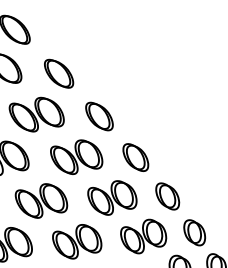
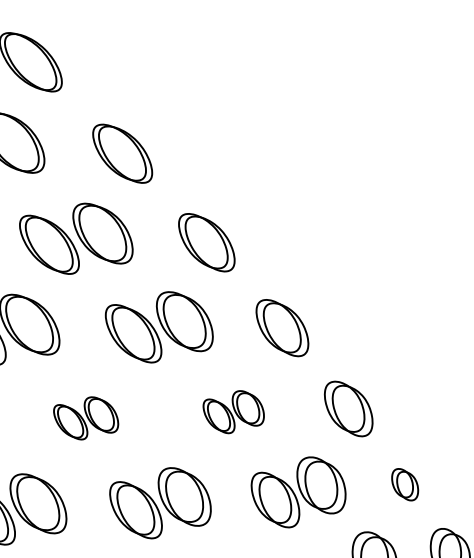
part: (112, 197) -> (233, 411), size x0.6
part: (41, 200) -> (86, 417), size x0.6
part: (194, 232) -> (404, 483), size x0.6

